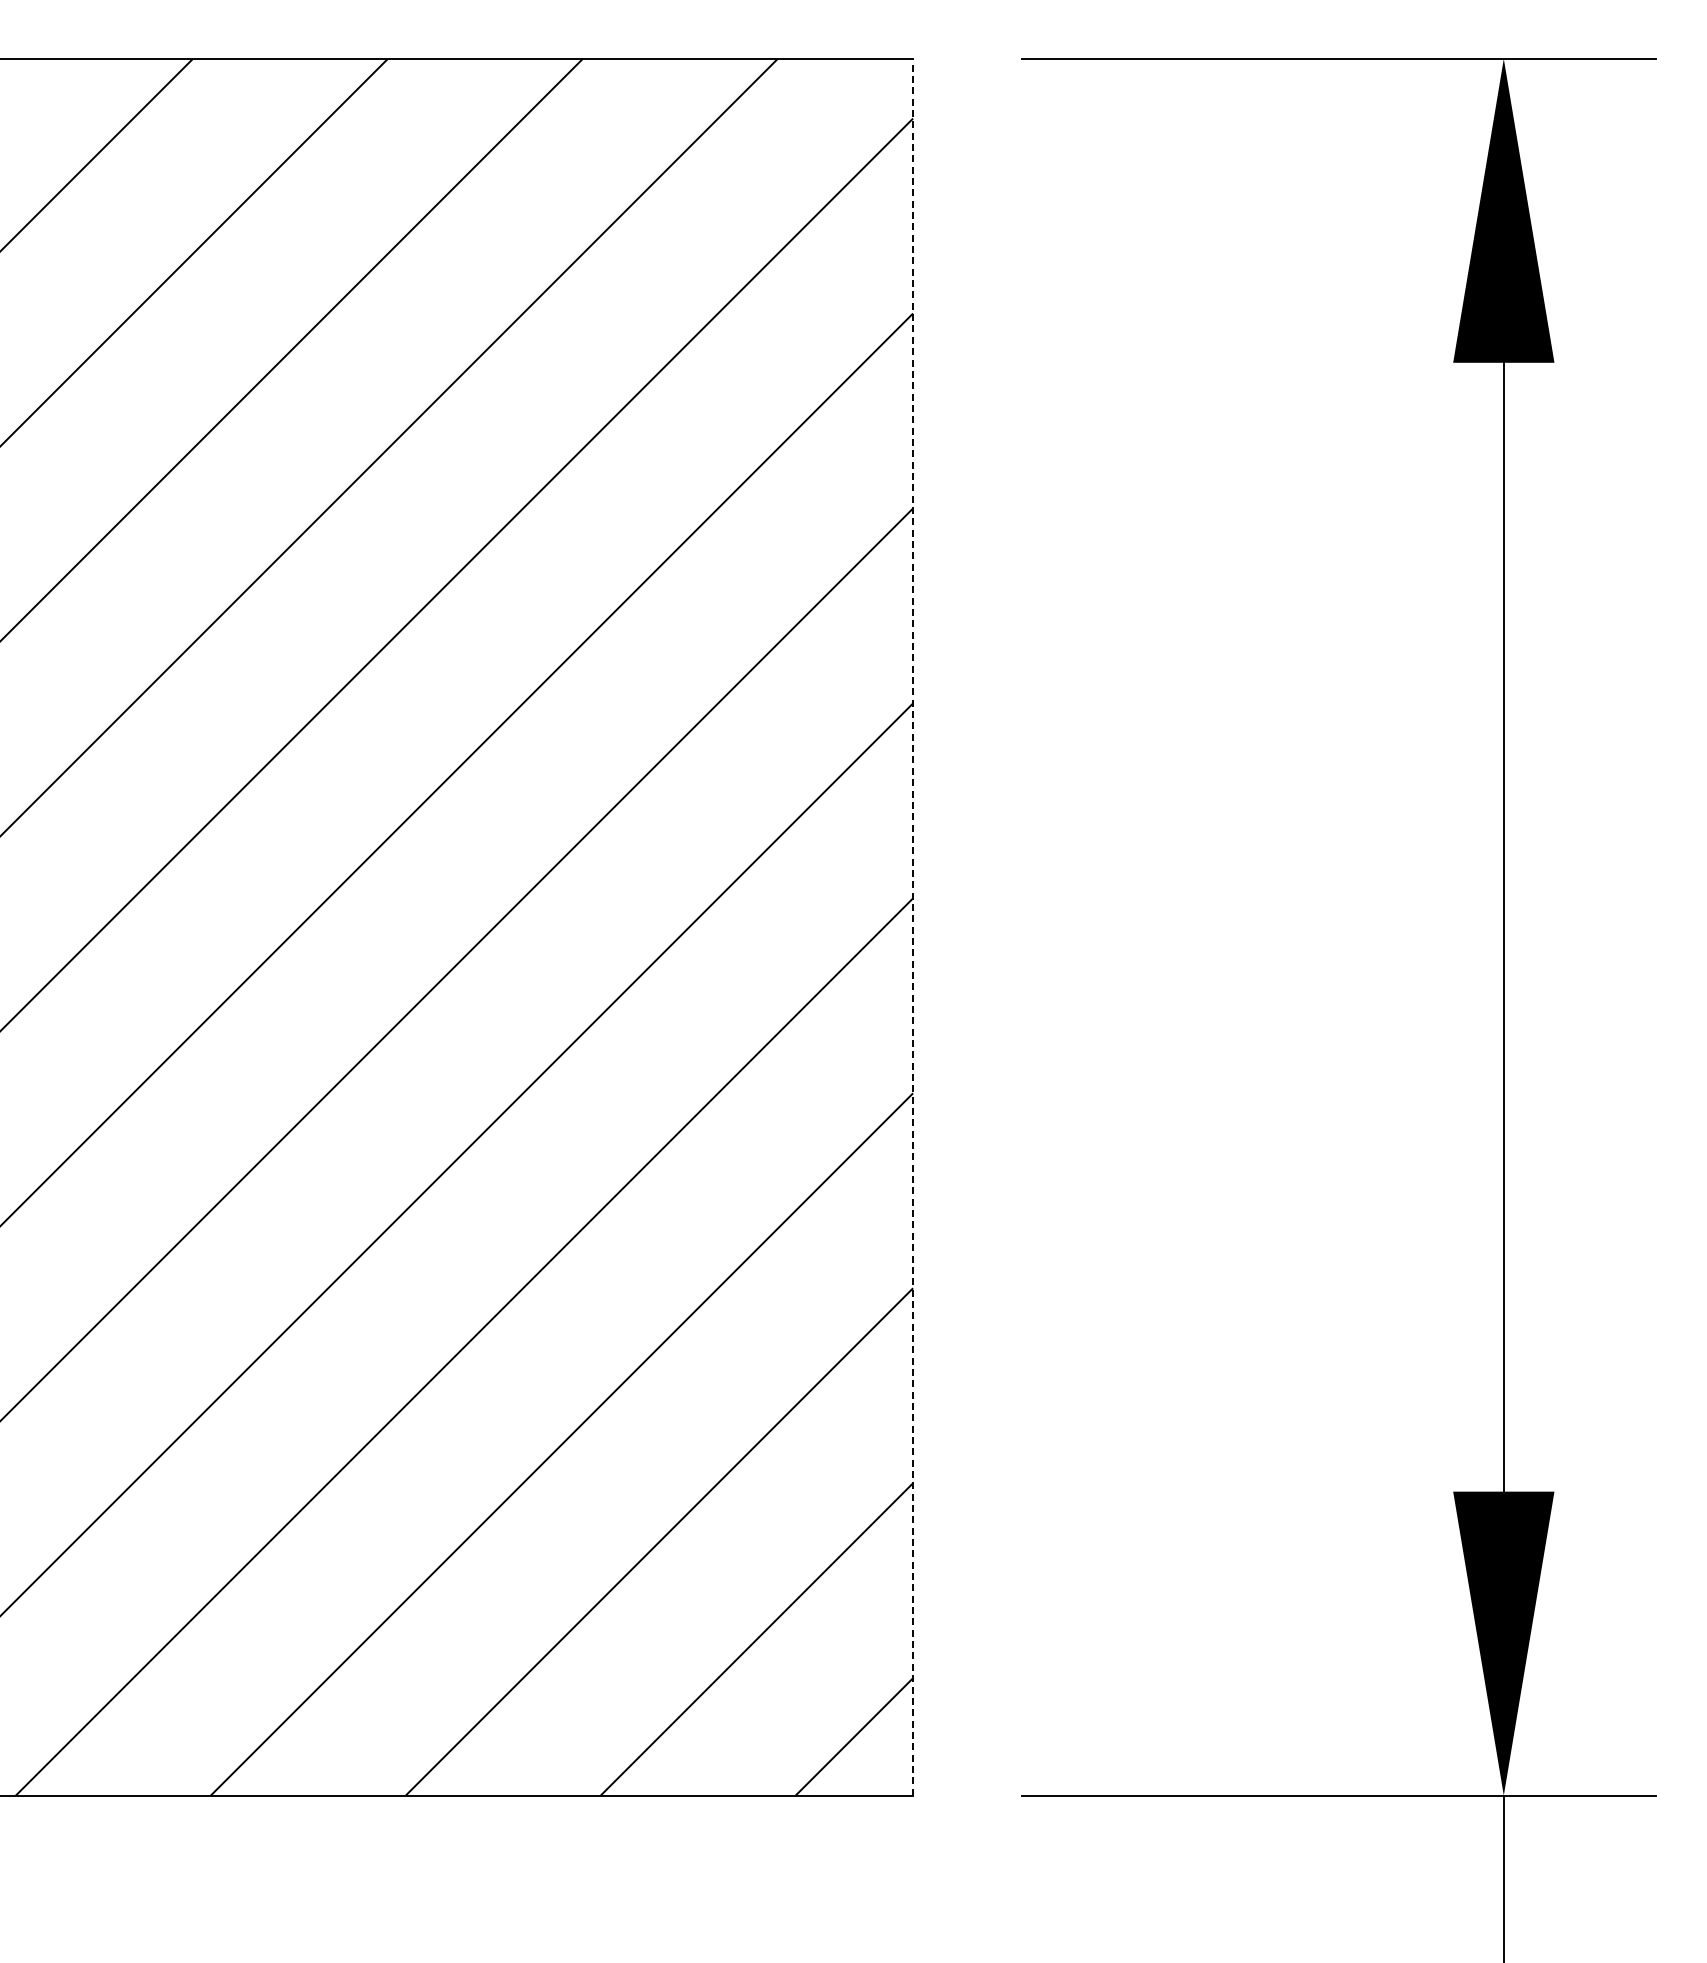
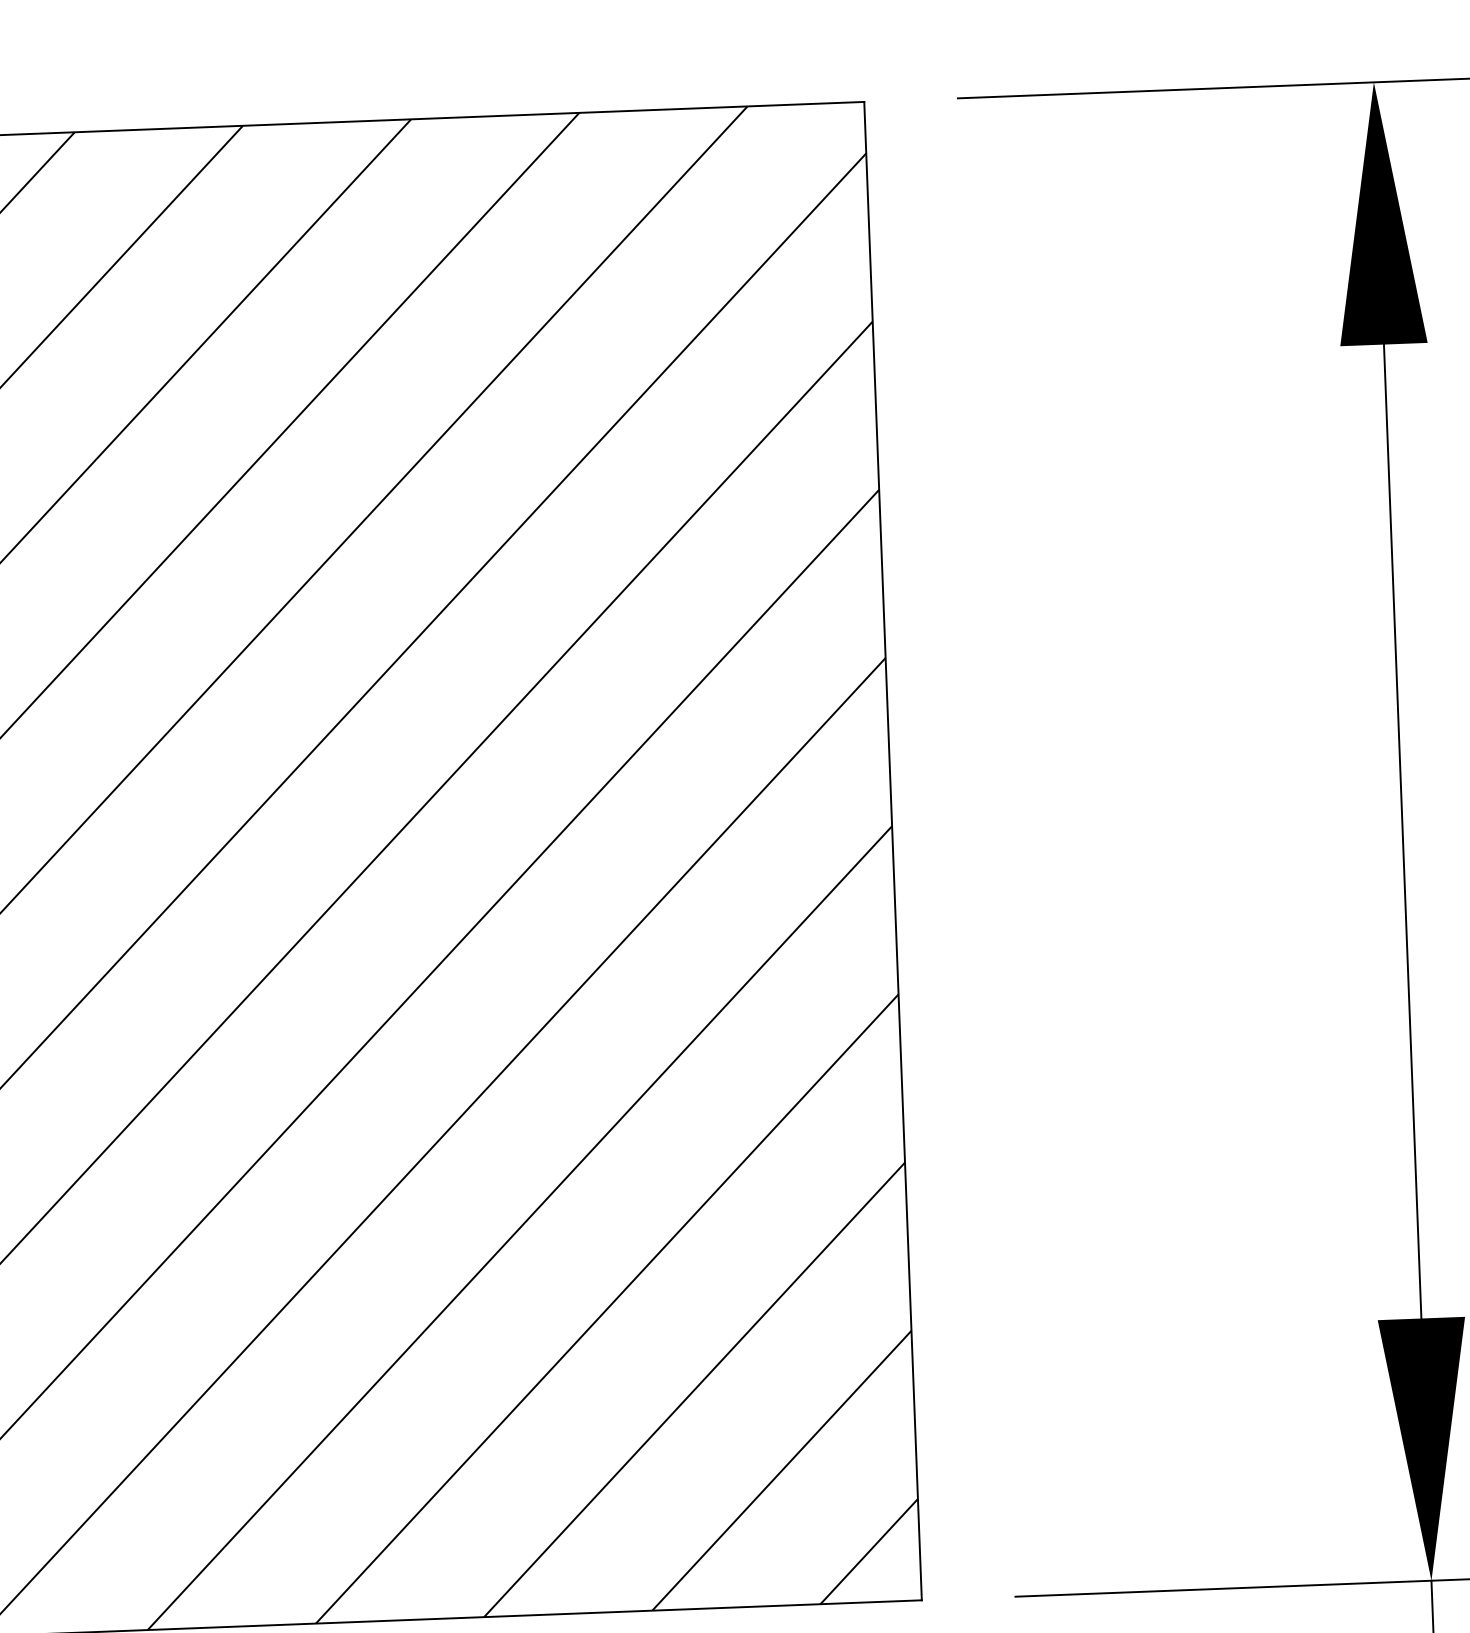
line: (913, 926) -> (893, 850), dashed -> solid

